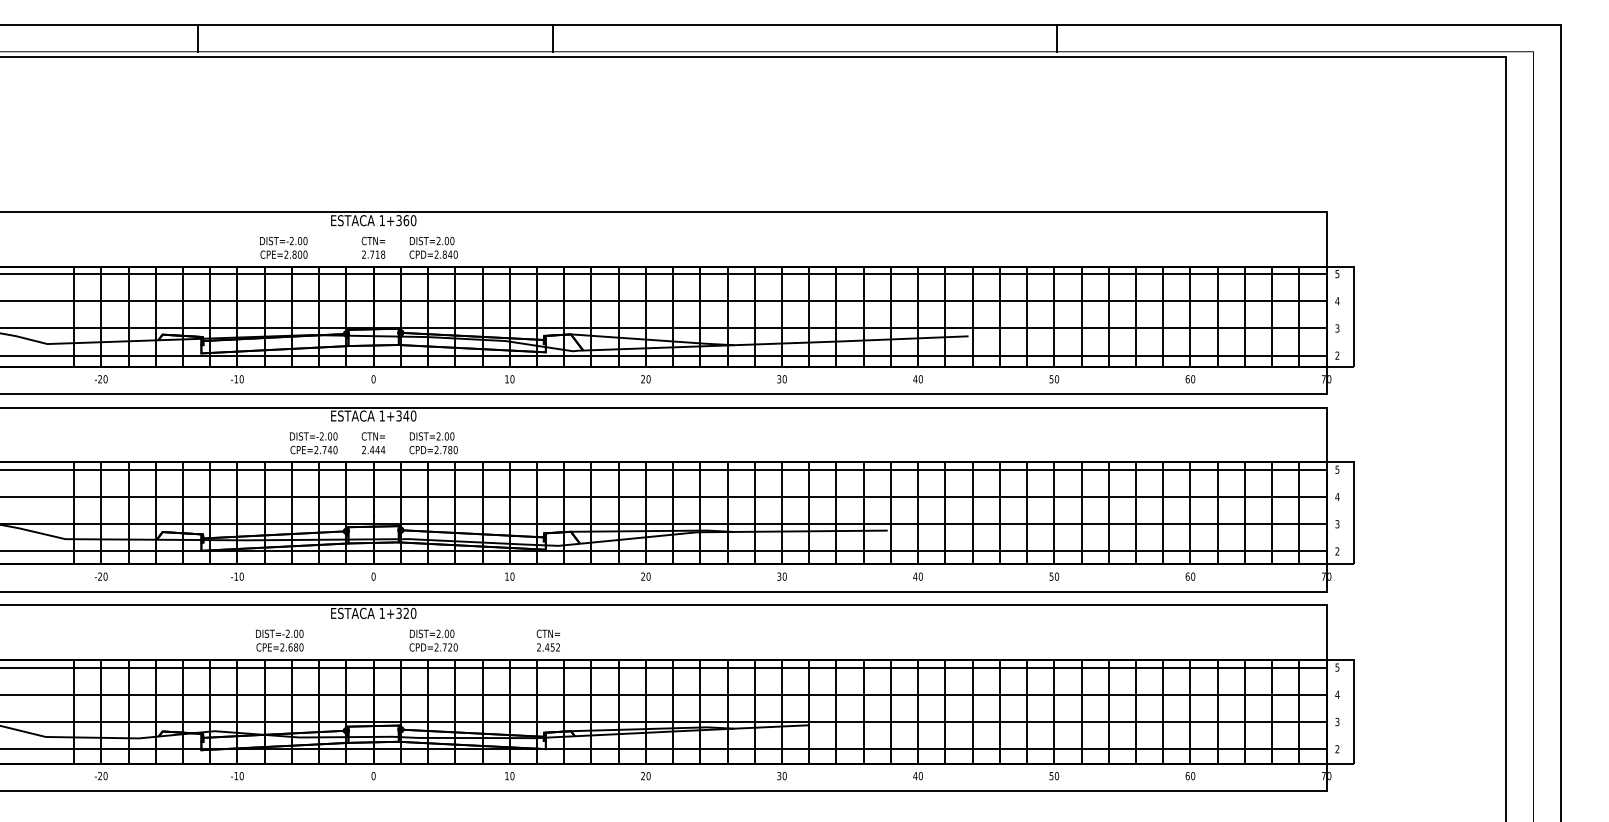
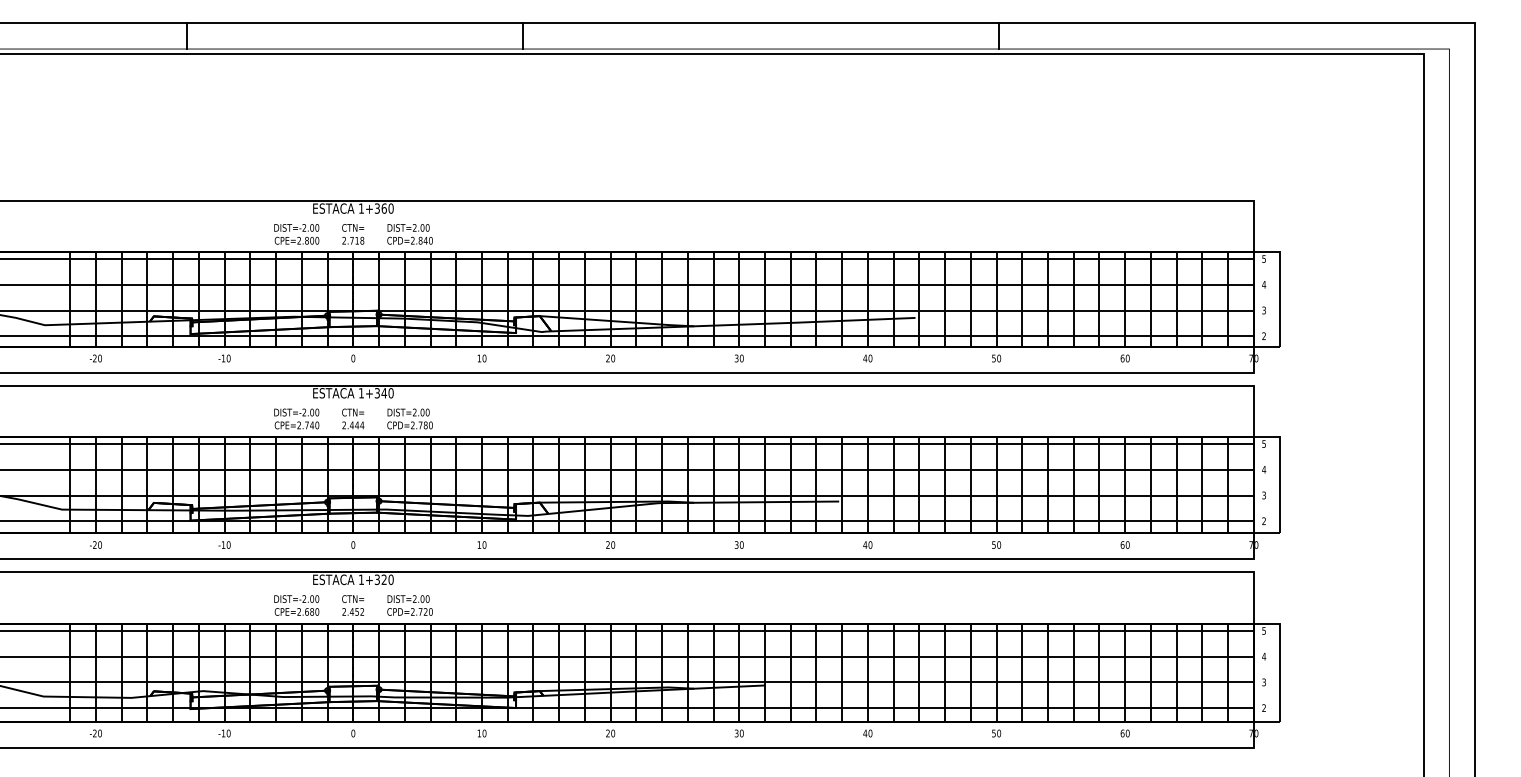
text: (283, 247) -> (296, 233), moved
text: (279, 640) -> (296, 605), moved
text: (547, 640) -> (352, 605), moved

